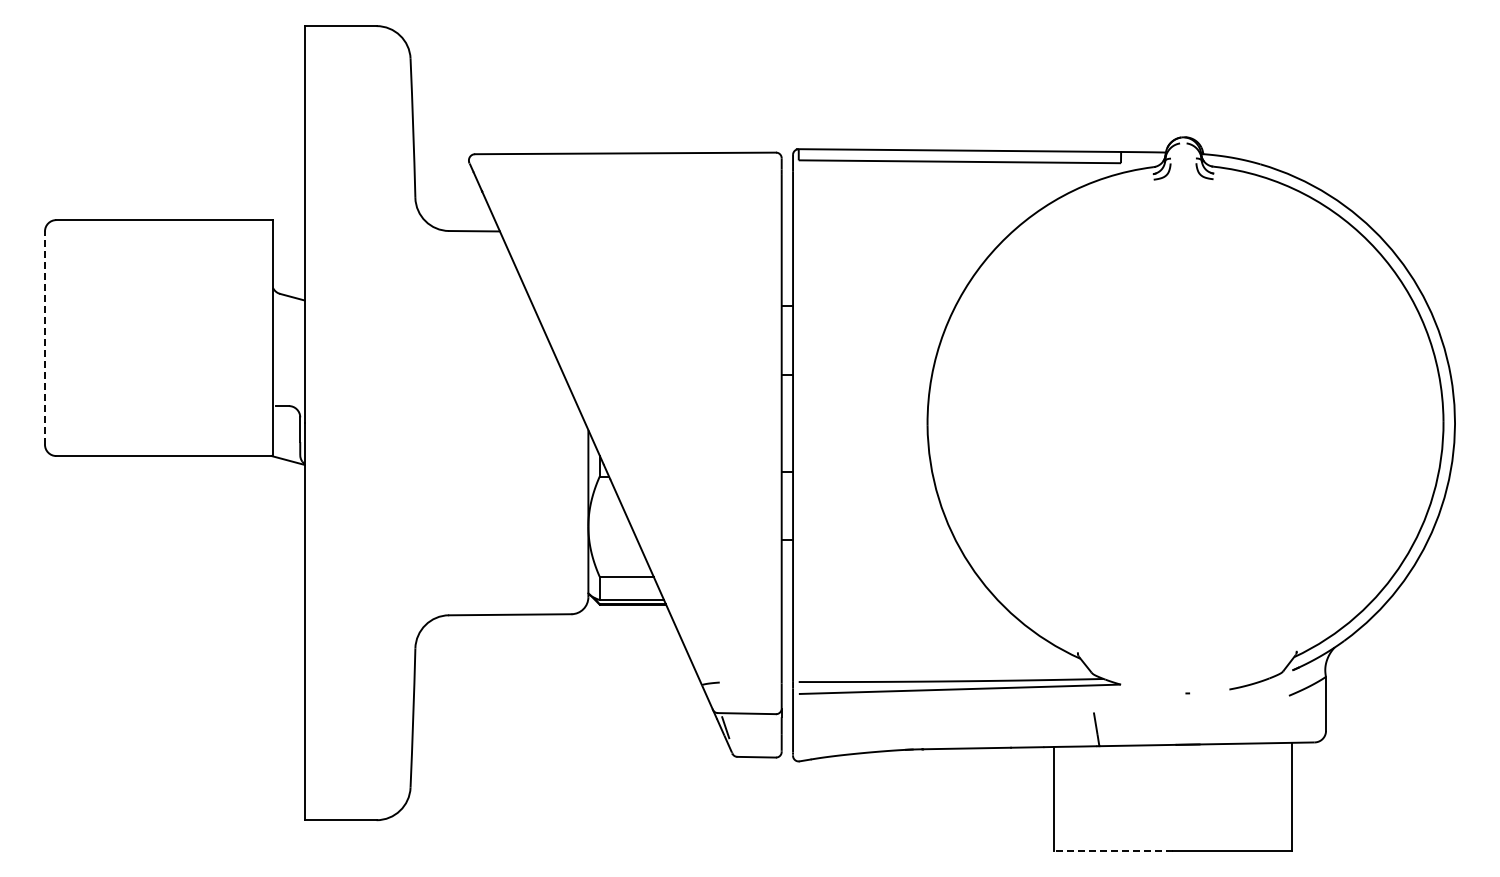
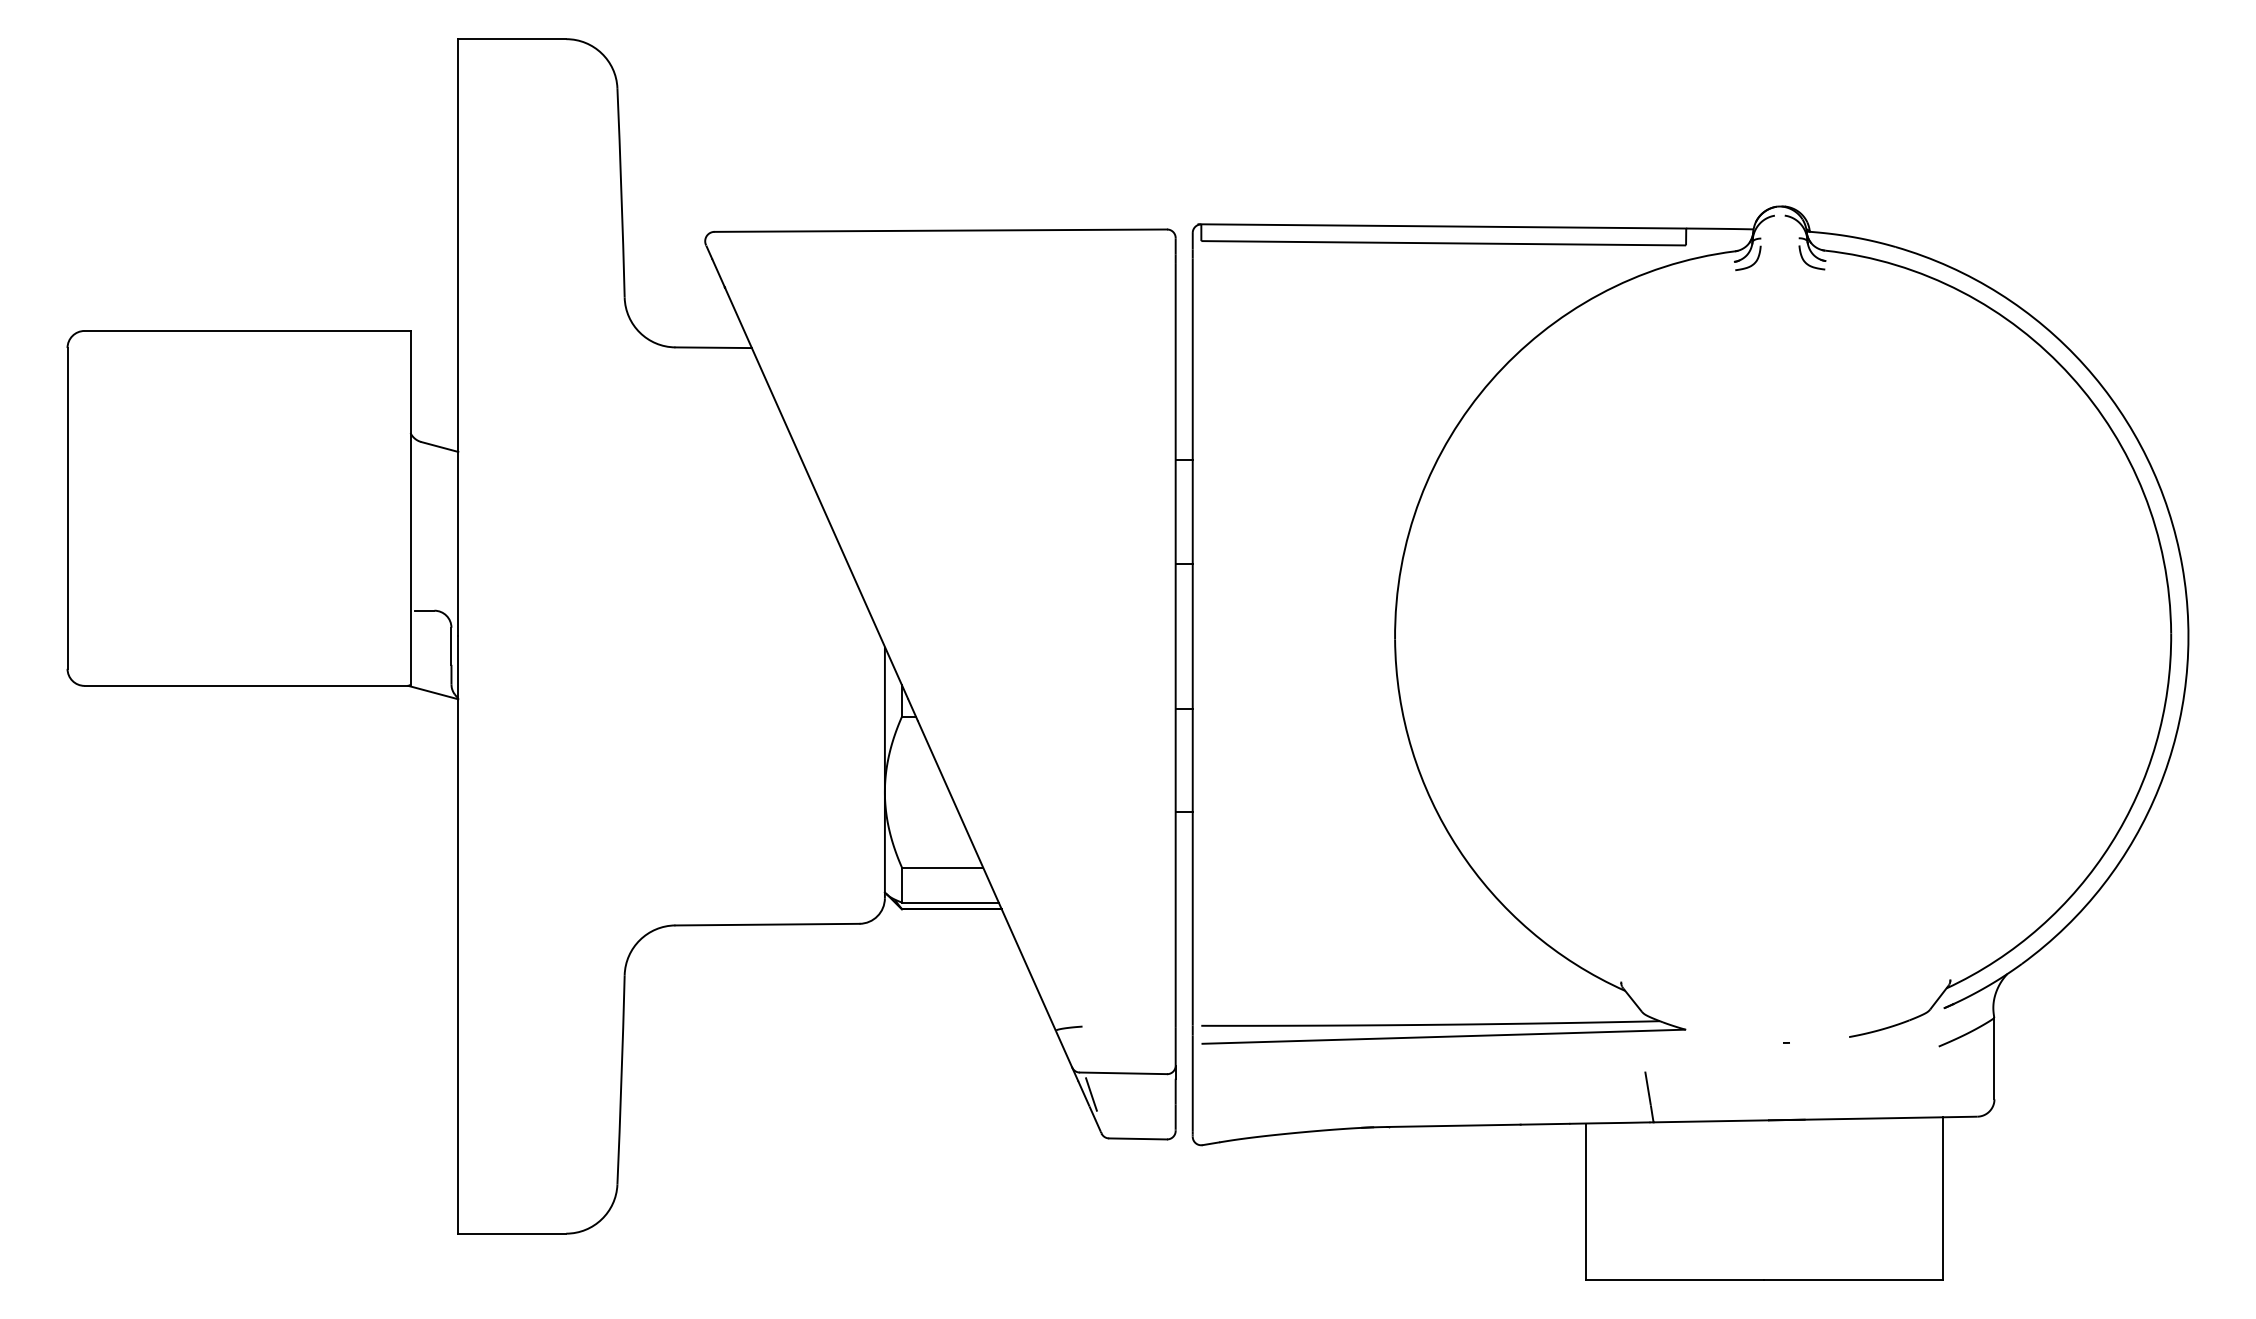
line: (44, 338) -> (66, 509), dashed -> solid
line: (1113, 850) -> (1674, 1279), dashed -> solid

